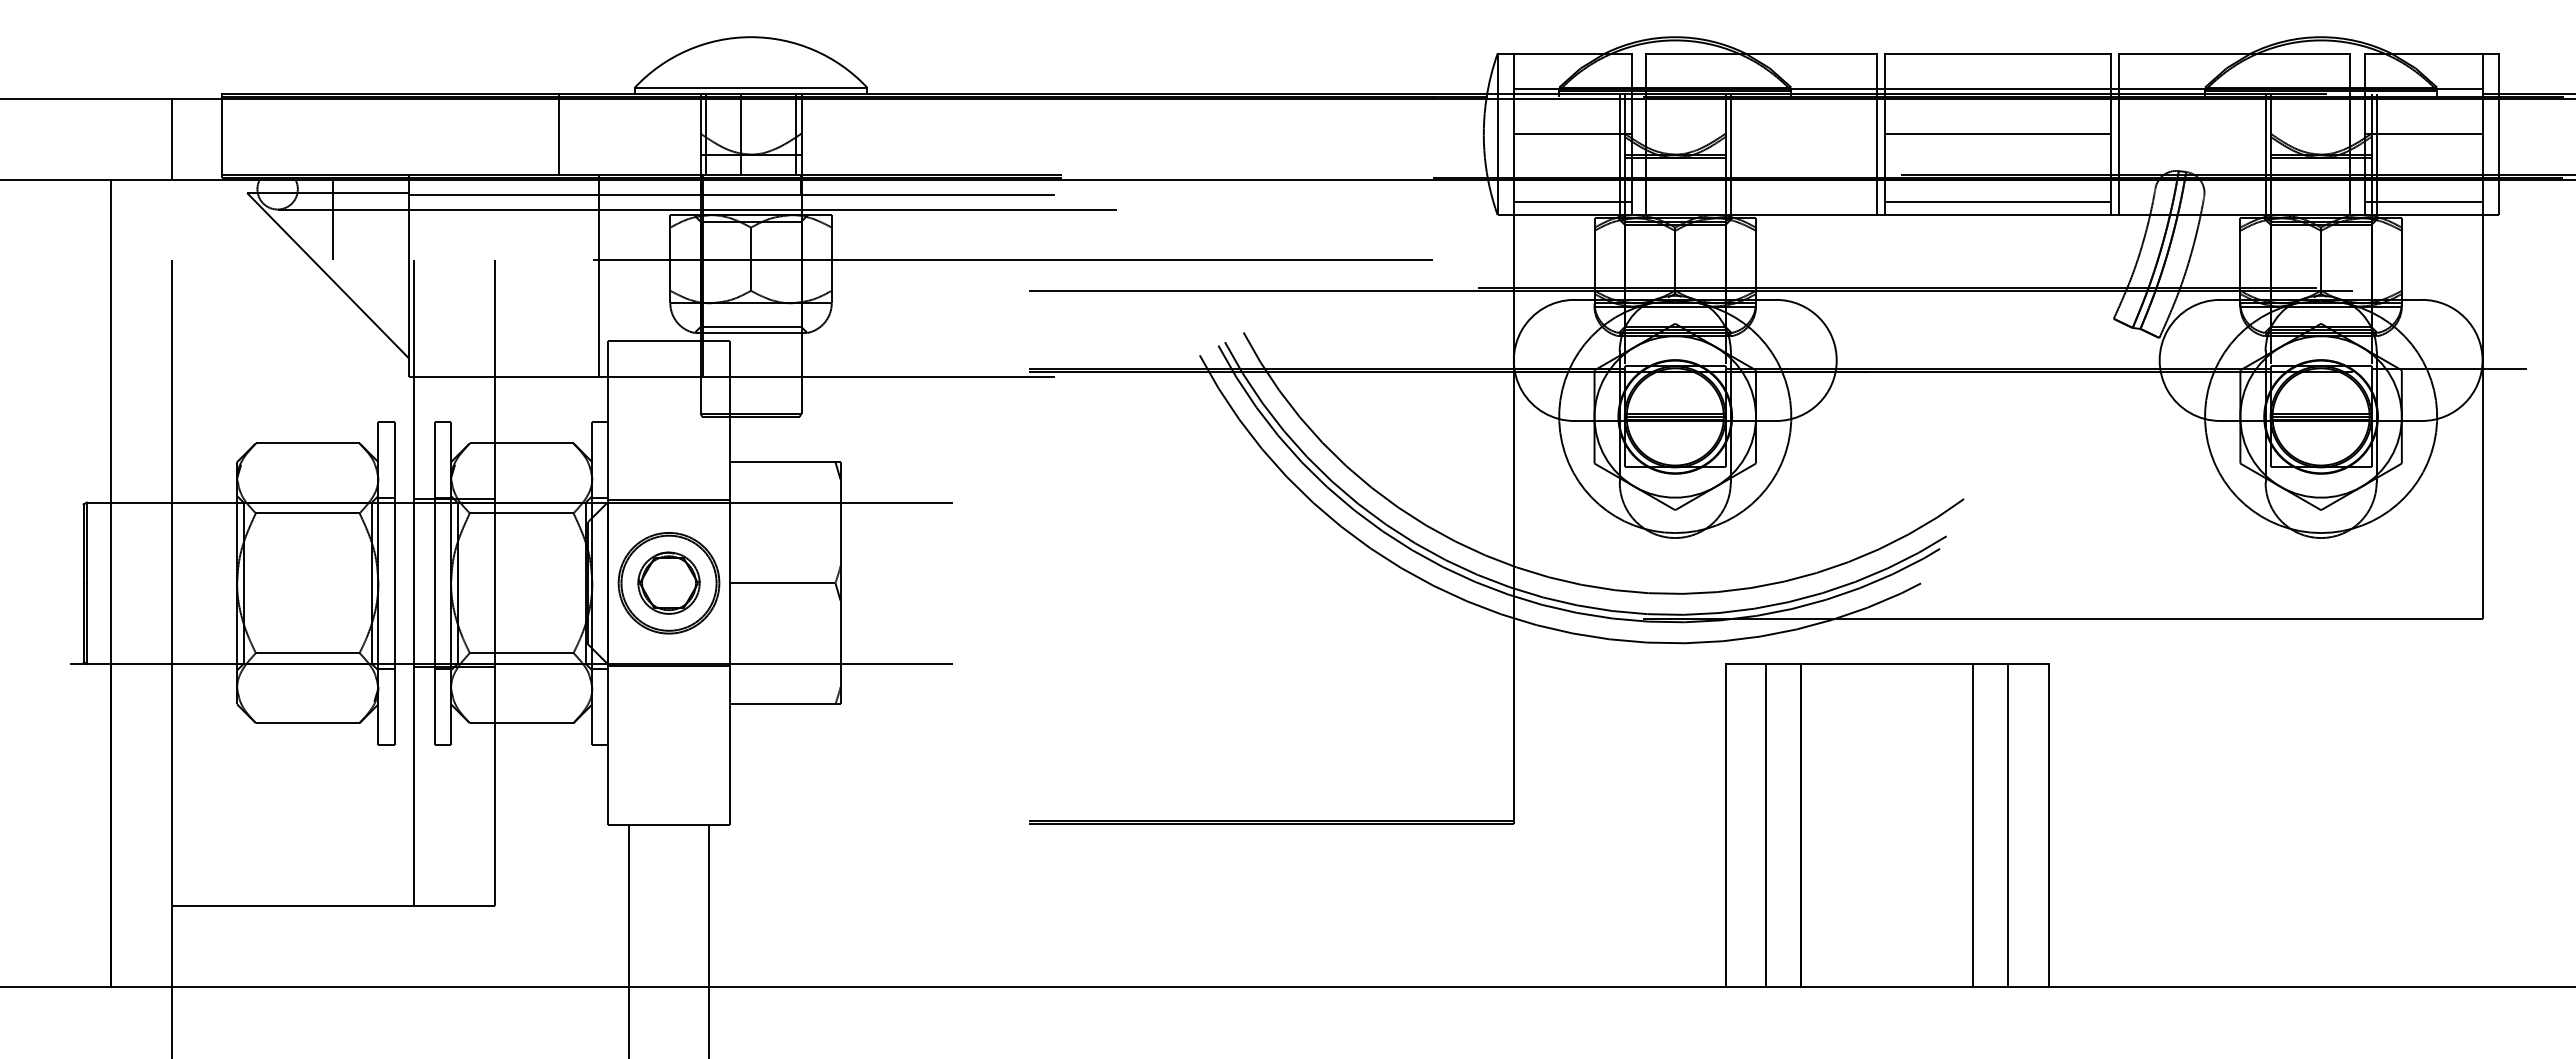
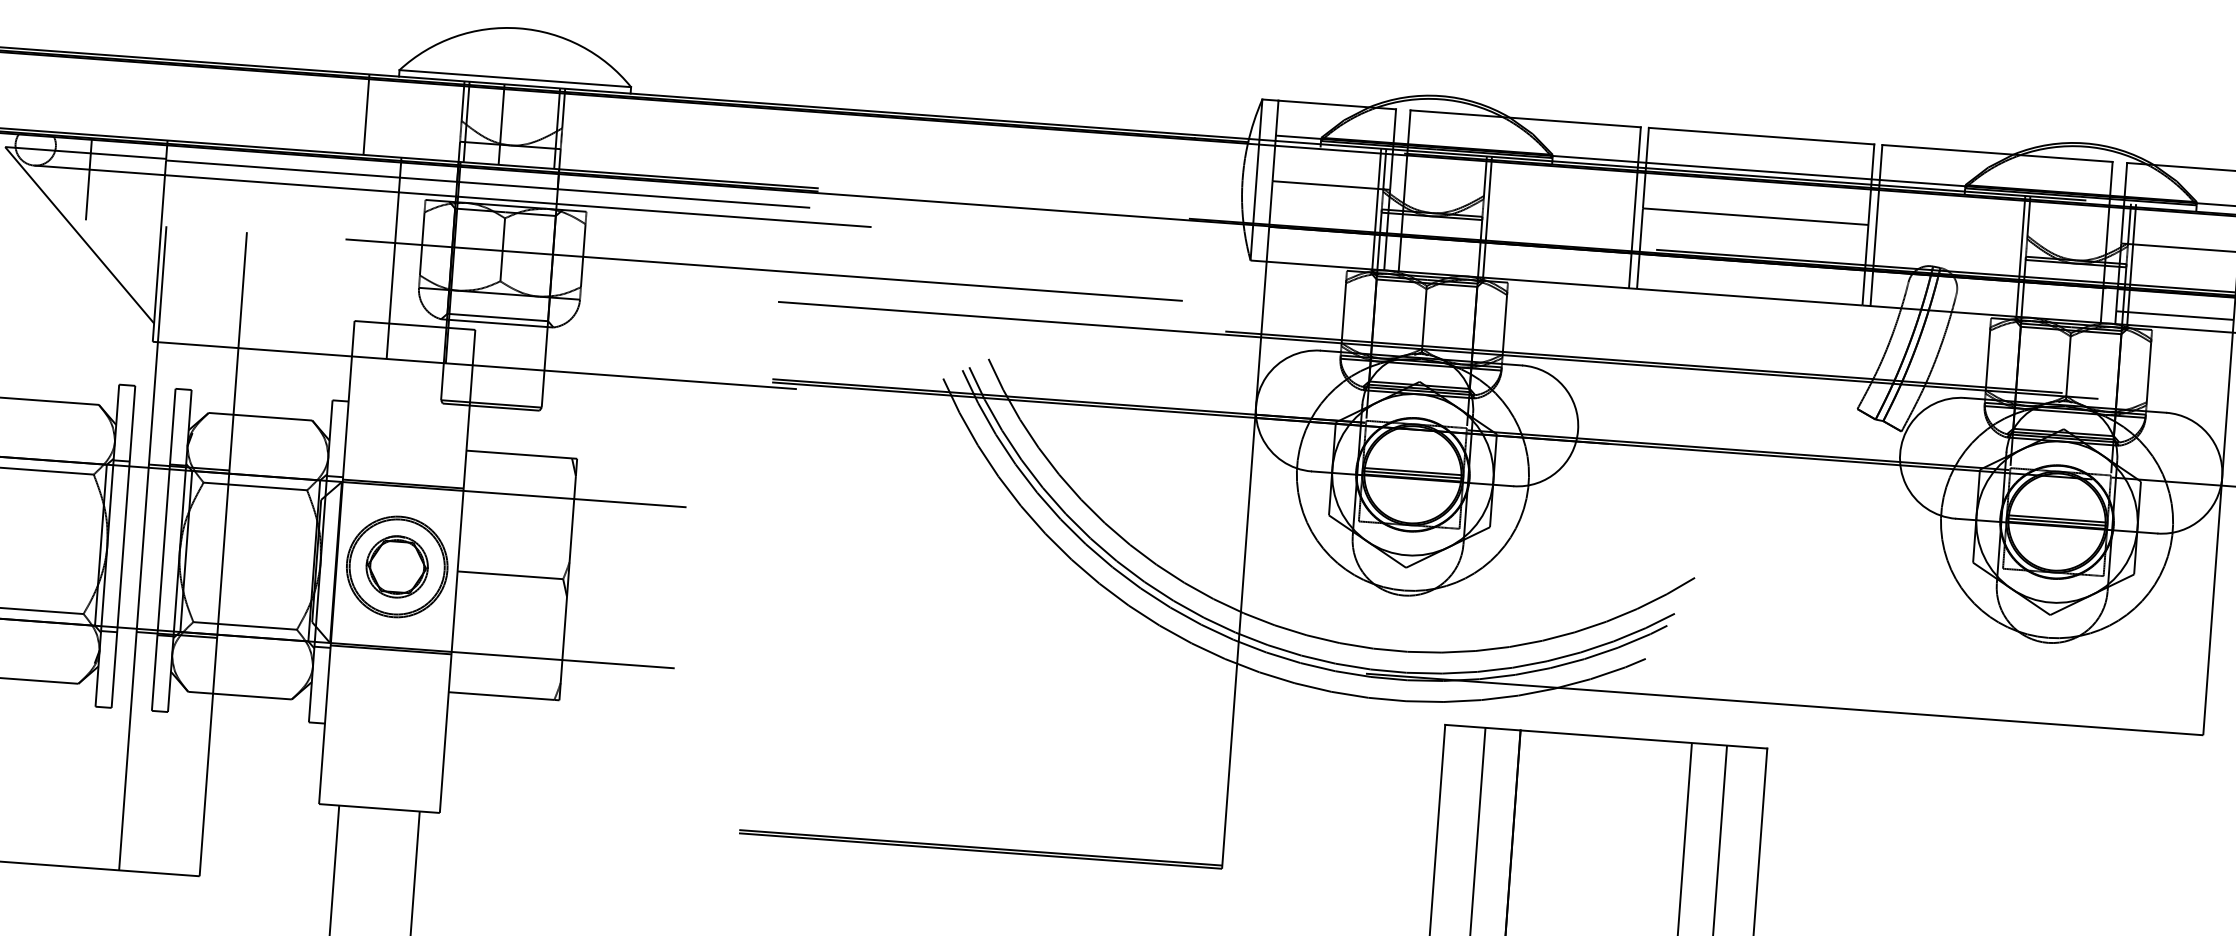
line: (559, 134) -> (366, 114), moved
line: (1572, 202) -> (1326, 253), removed
line: (1998, 202) -> (1751, 284), removed
line: (599, 275) -> (394, 258), moved

